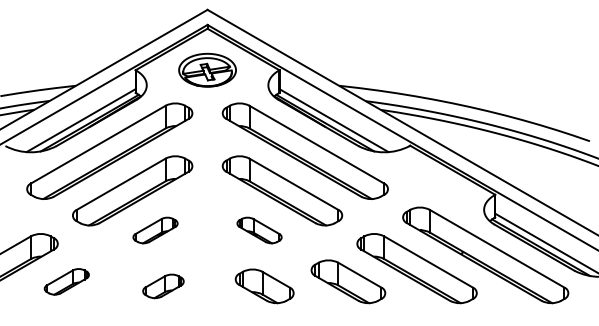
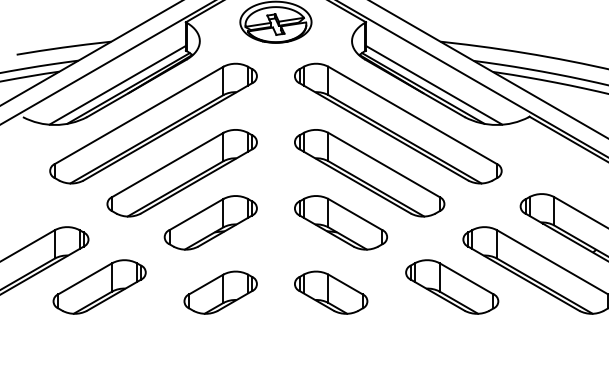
part: (155, 230) -> (210, 222), size x1.67
part: (259, 230) -> (340, 222), size x1.67
part: (66, 281) -> (99, 286), size x1.67
part: (163, 286) -> (220, 292), size x1.43
part: (264, 286) -> (330, 292), moved

